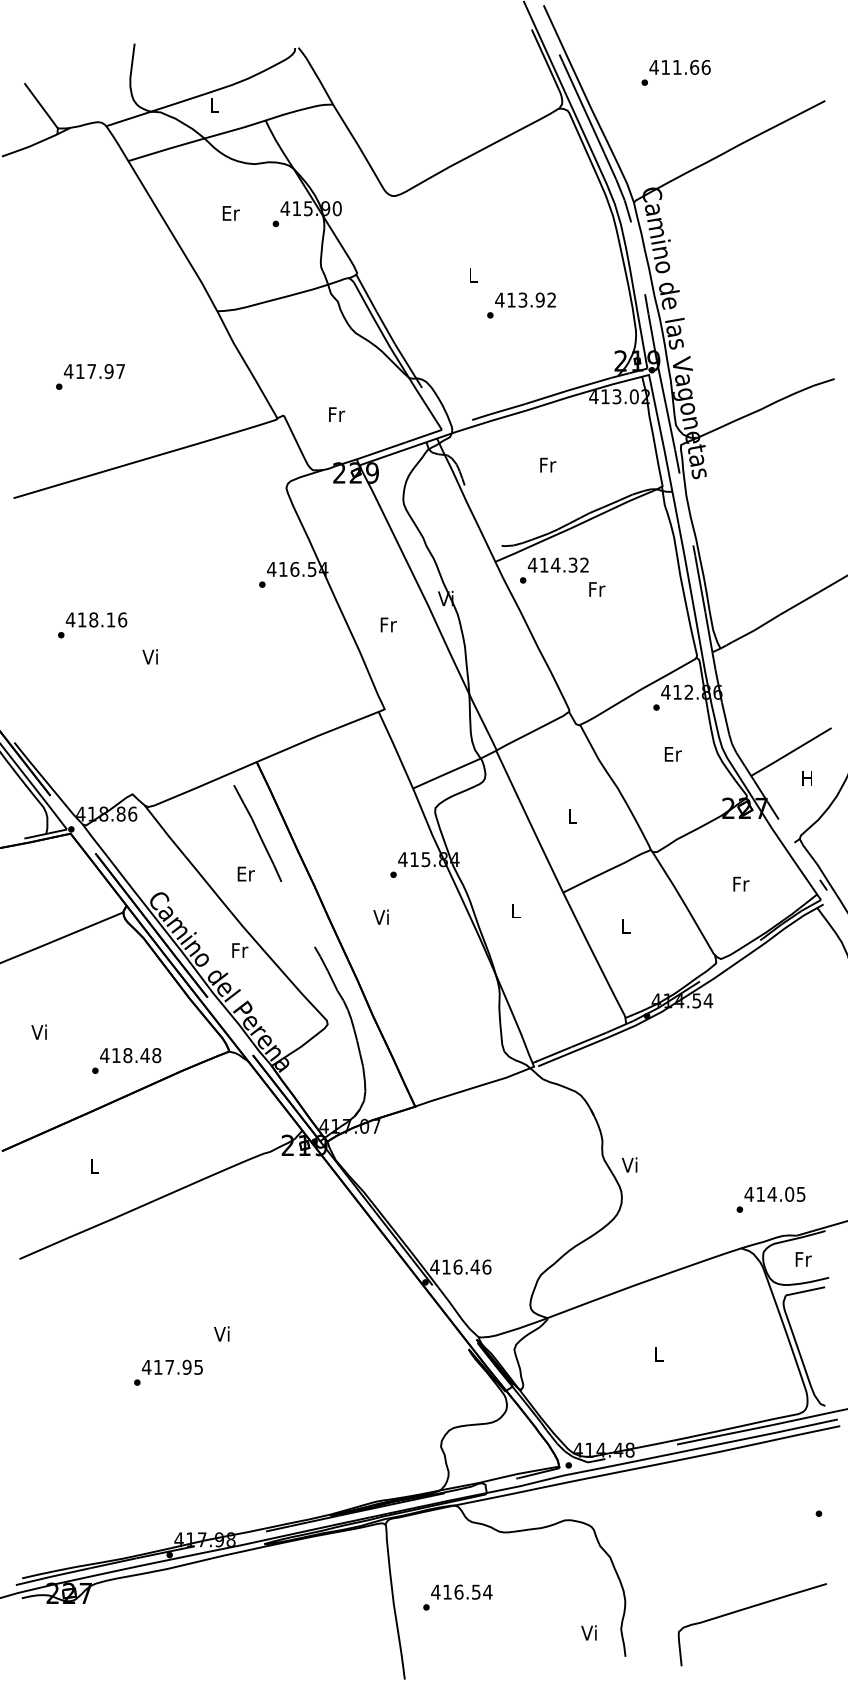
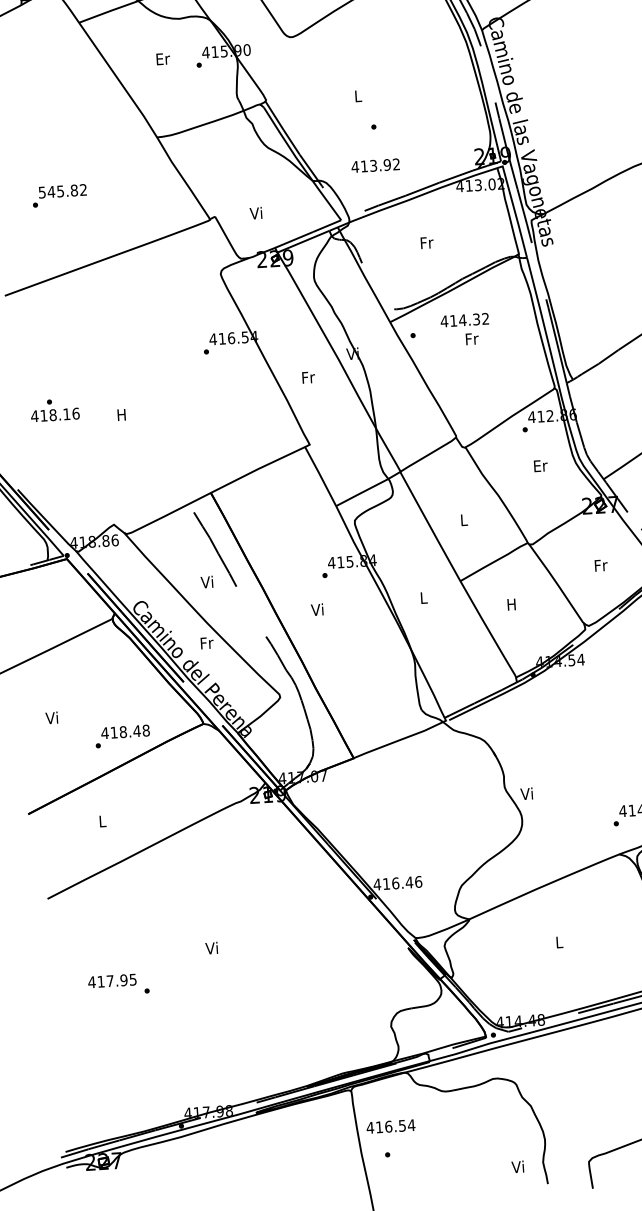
text: (525, 299) -> (375, 165), moved
text: (93, 371) -> (61, 191), 417.97 -> 545.82
text: (336, 413) -> (256, 212), Fr -> Vi
text: (557, 564) -> (464, 319), moved
text: (96, 619) -> (55, 414), moved
text: (149, 656) -> (120, 414), Vi -> H
text: (245, 873) -> (207, 581), Er -> Vi
text: (625, 926) -> (511, 604), L -> H
text: (171, 1366) -> (111, 980), moved
text: (461, 1591) -> (390, 1126), moved

